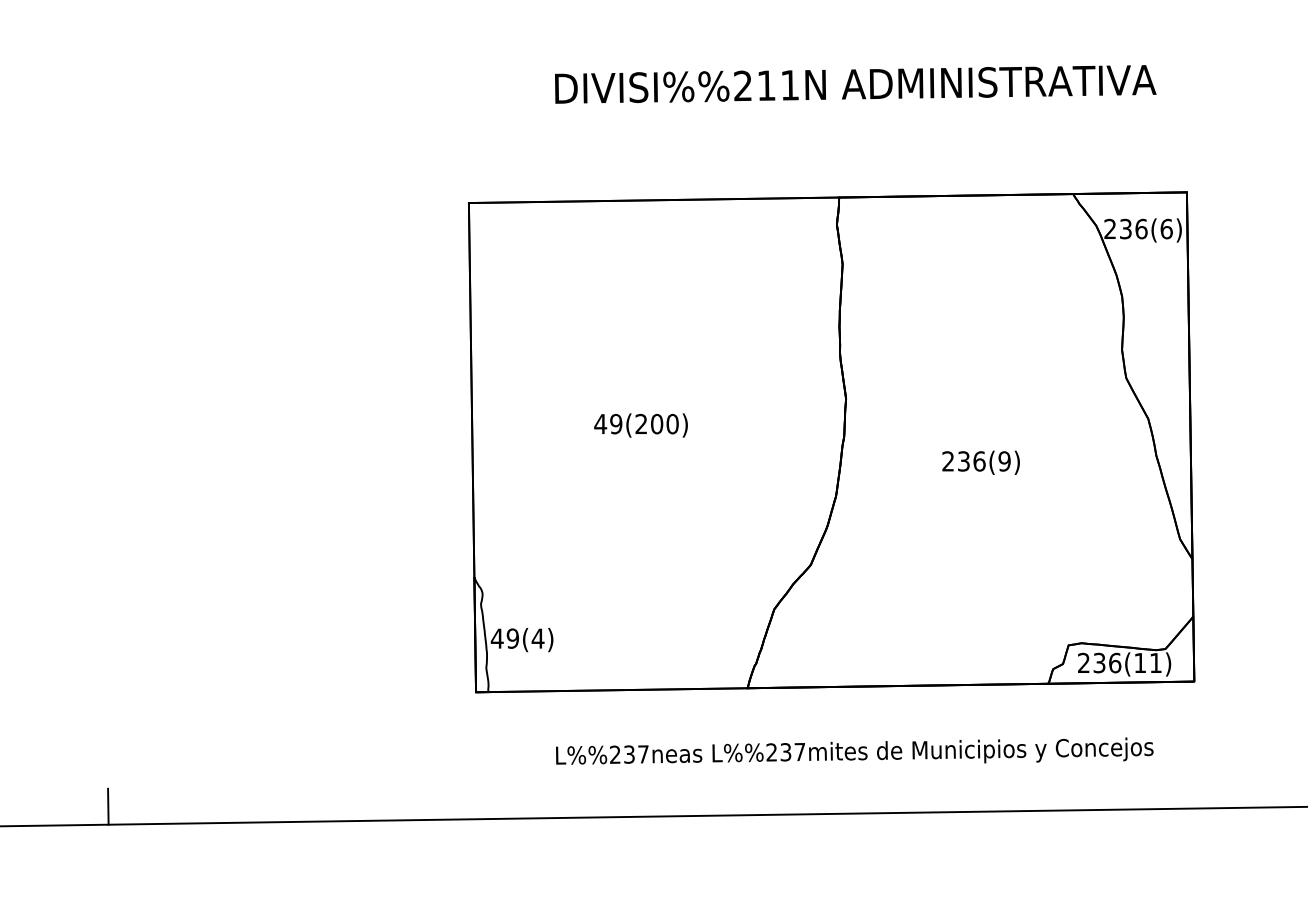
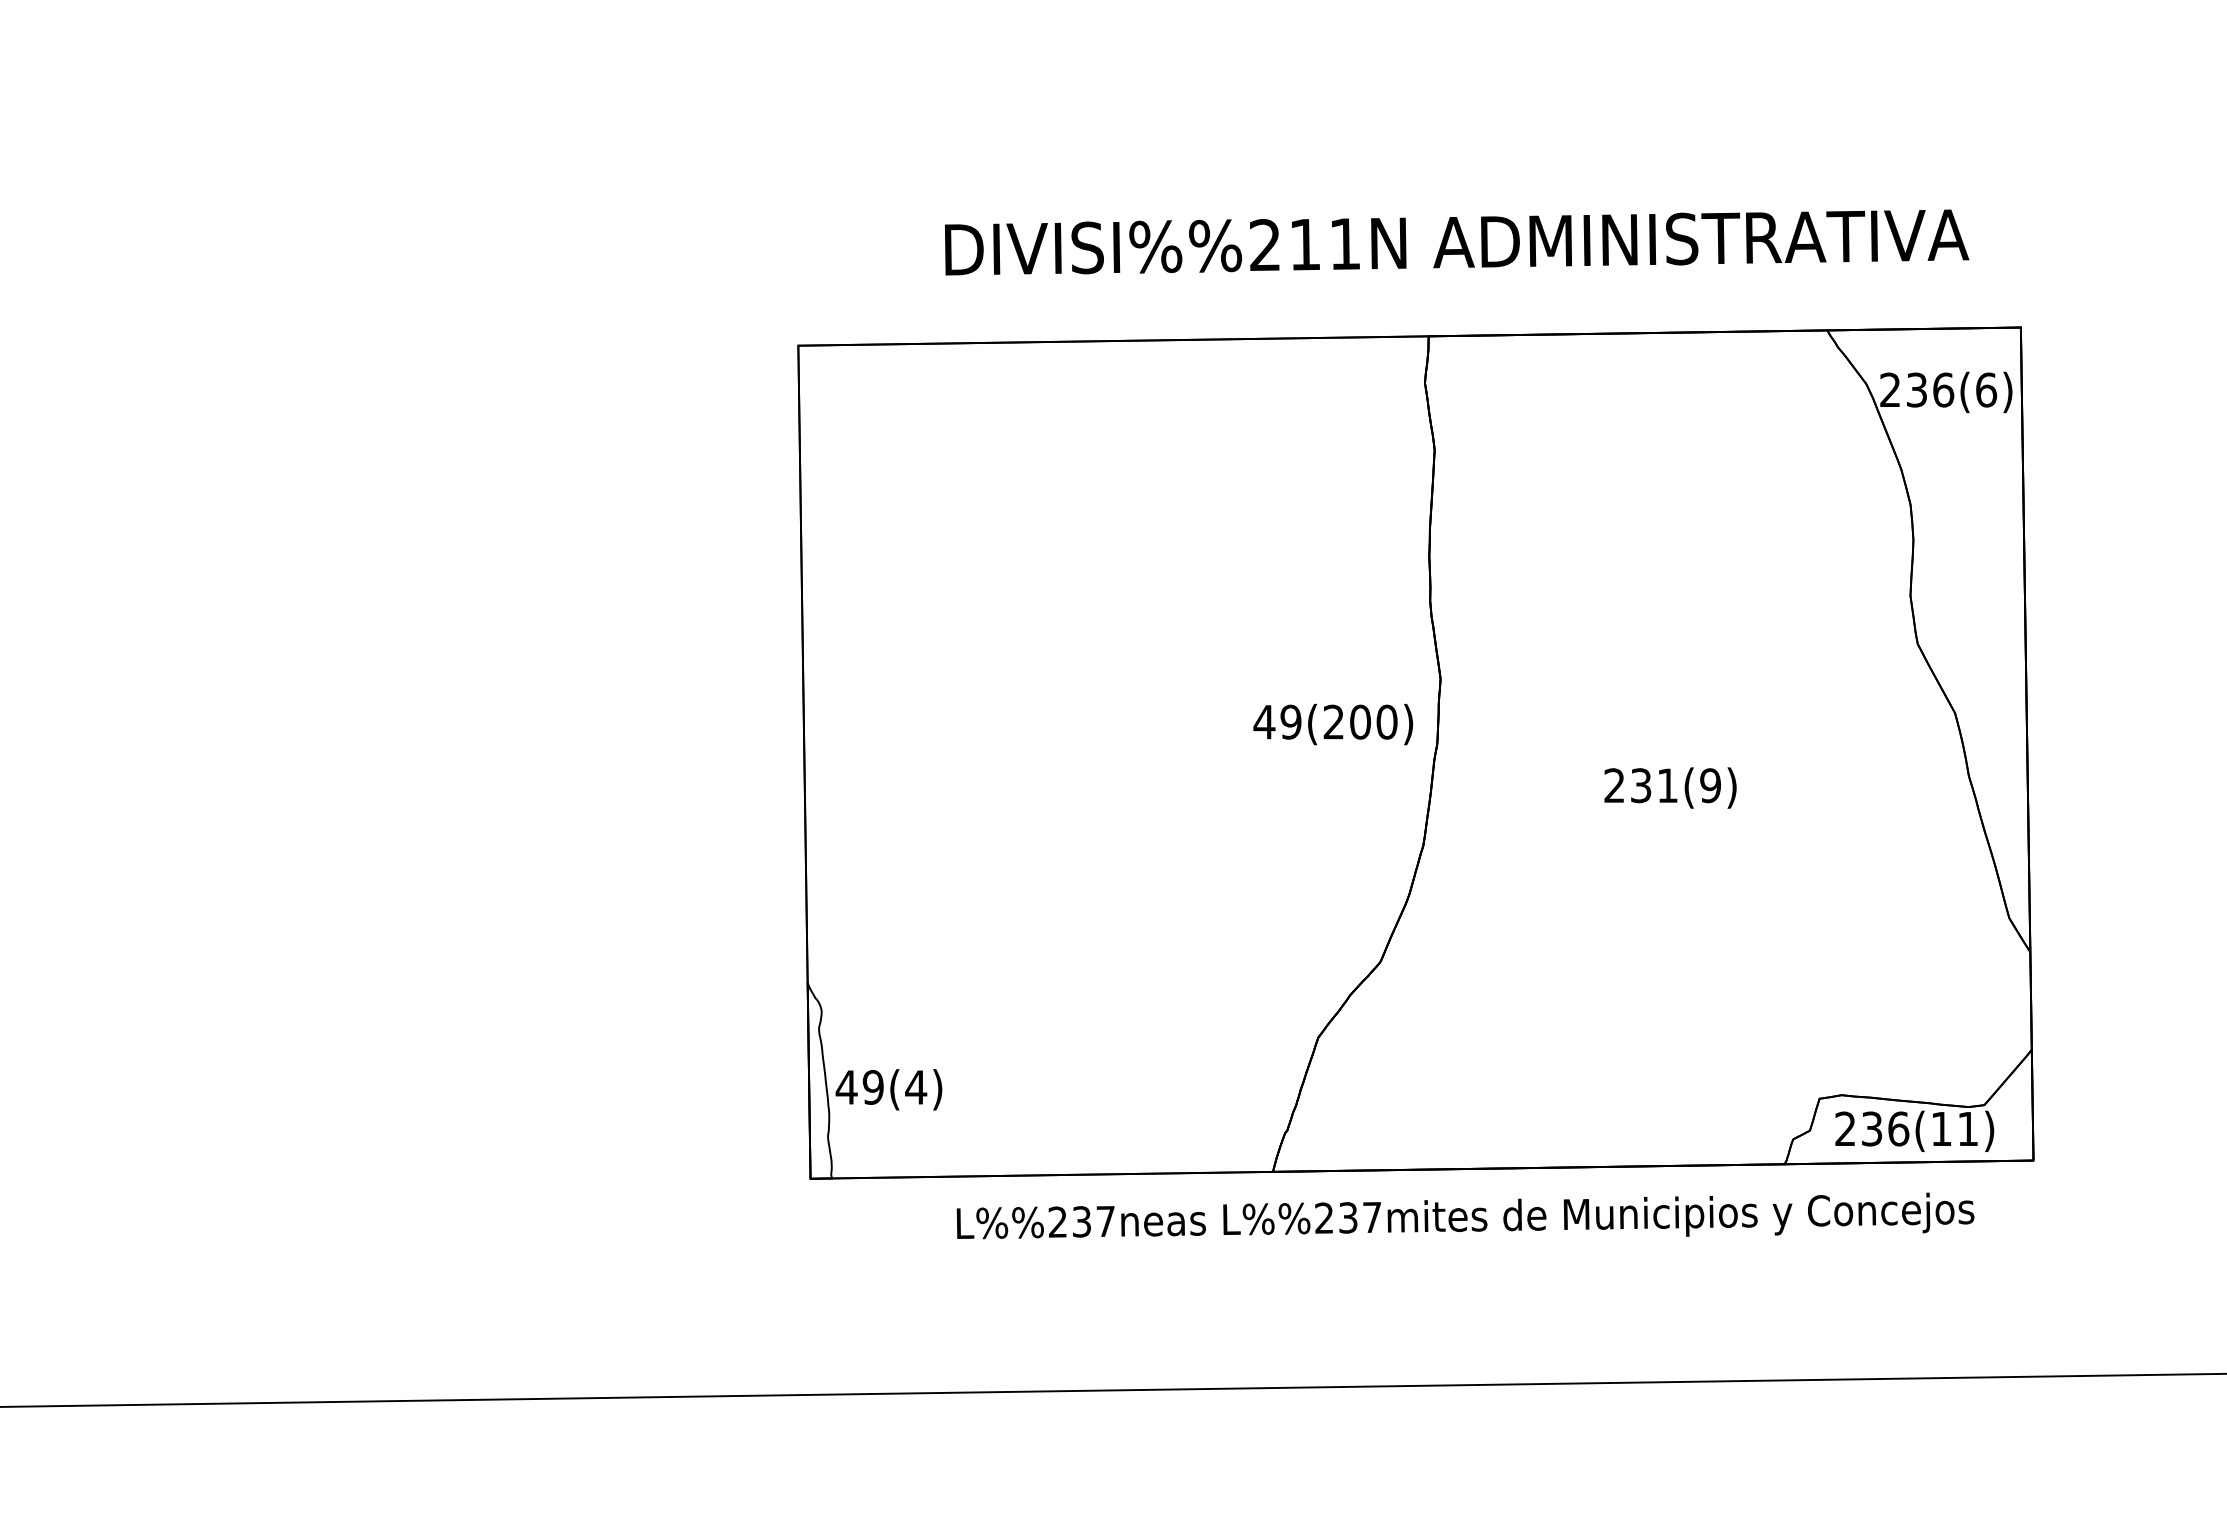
text: (855, 84) -> (1456, 242), moved
text: (640, 425) -> (1332, 724), moved
text: (979, 461) -> (1667, 785), 236(9) -> 231(9)
text: (854, 750) -> (1465, 1214), moved
line: (108, 806) -> (184, 1373), removed

